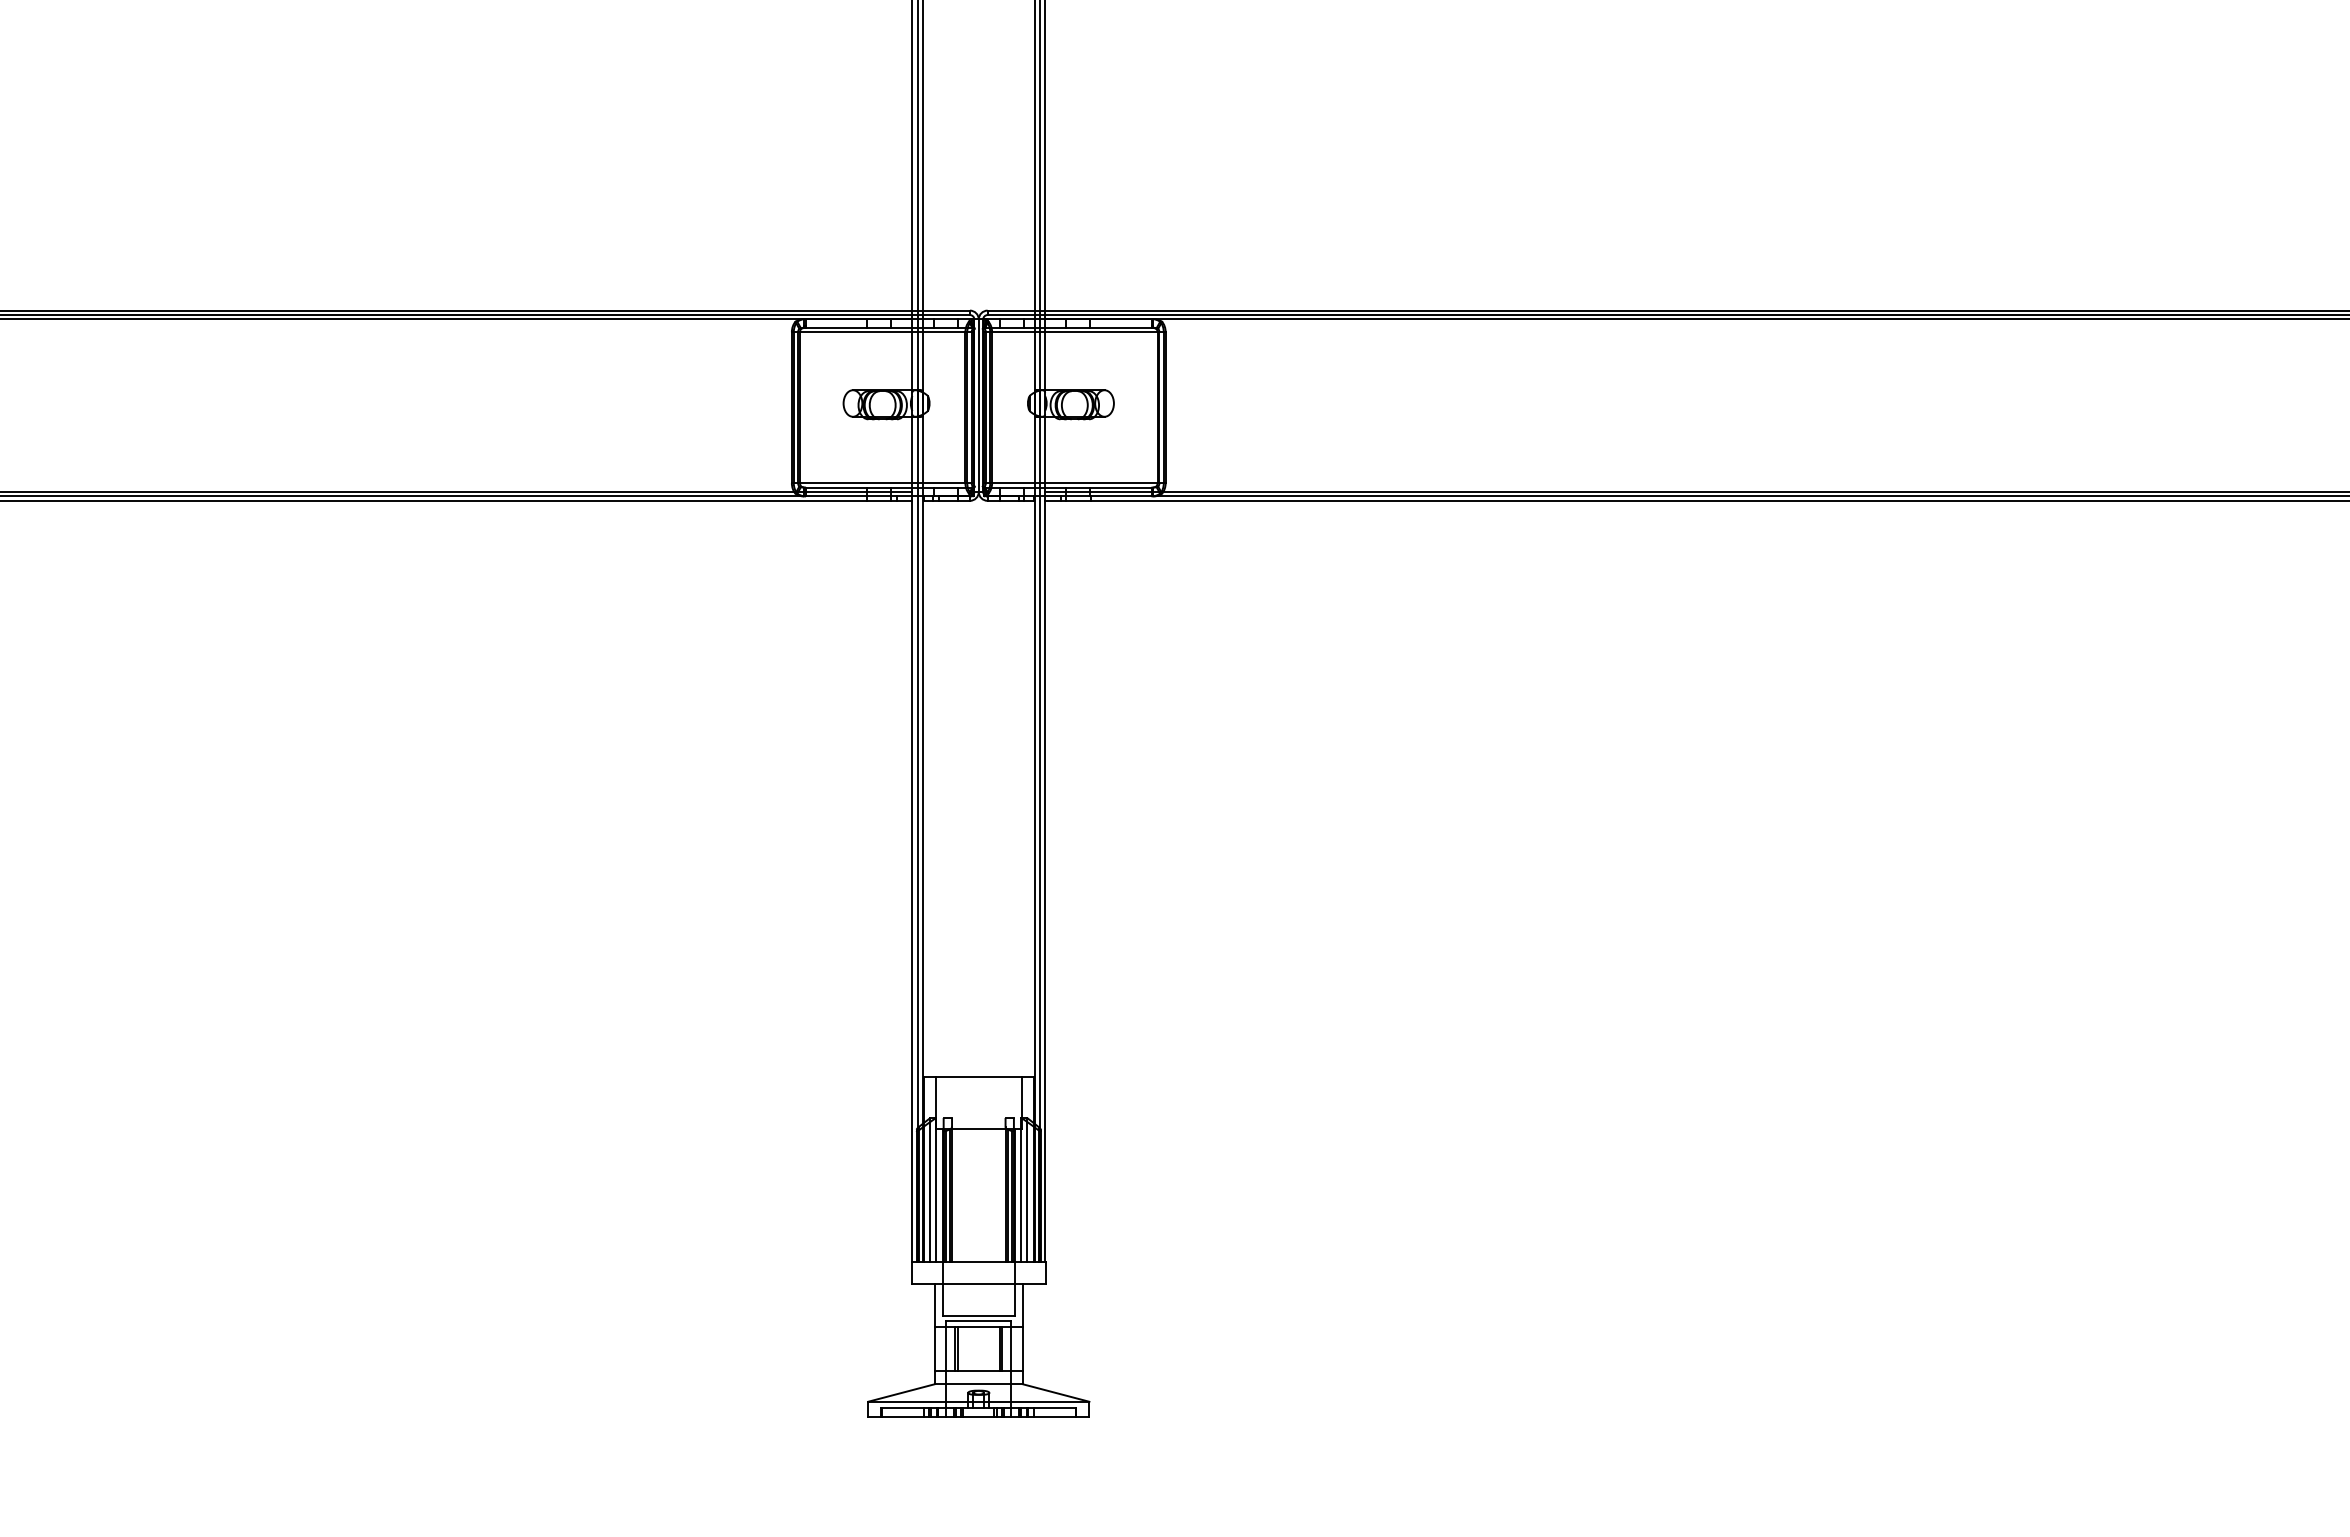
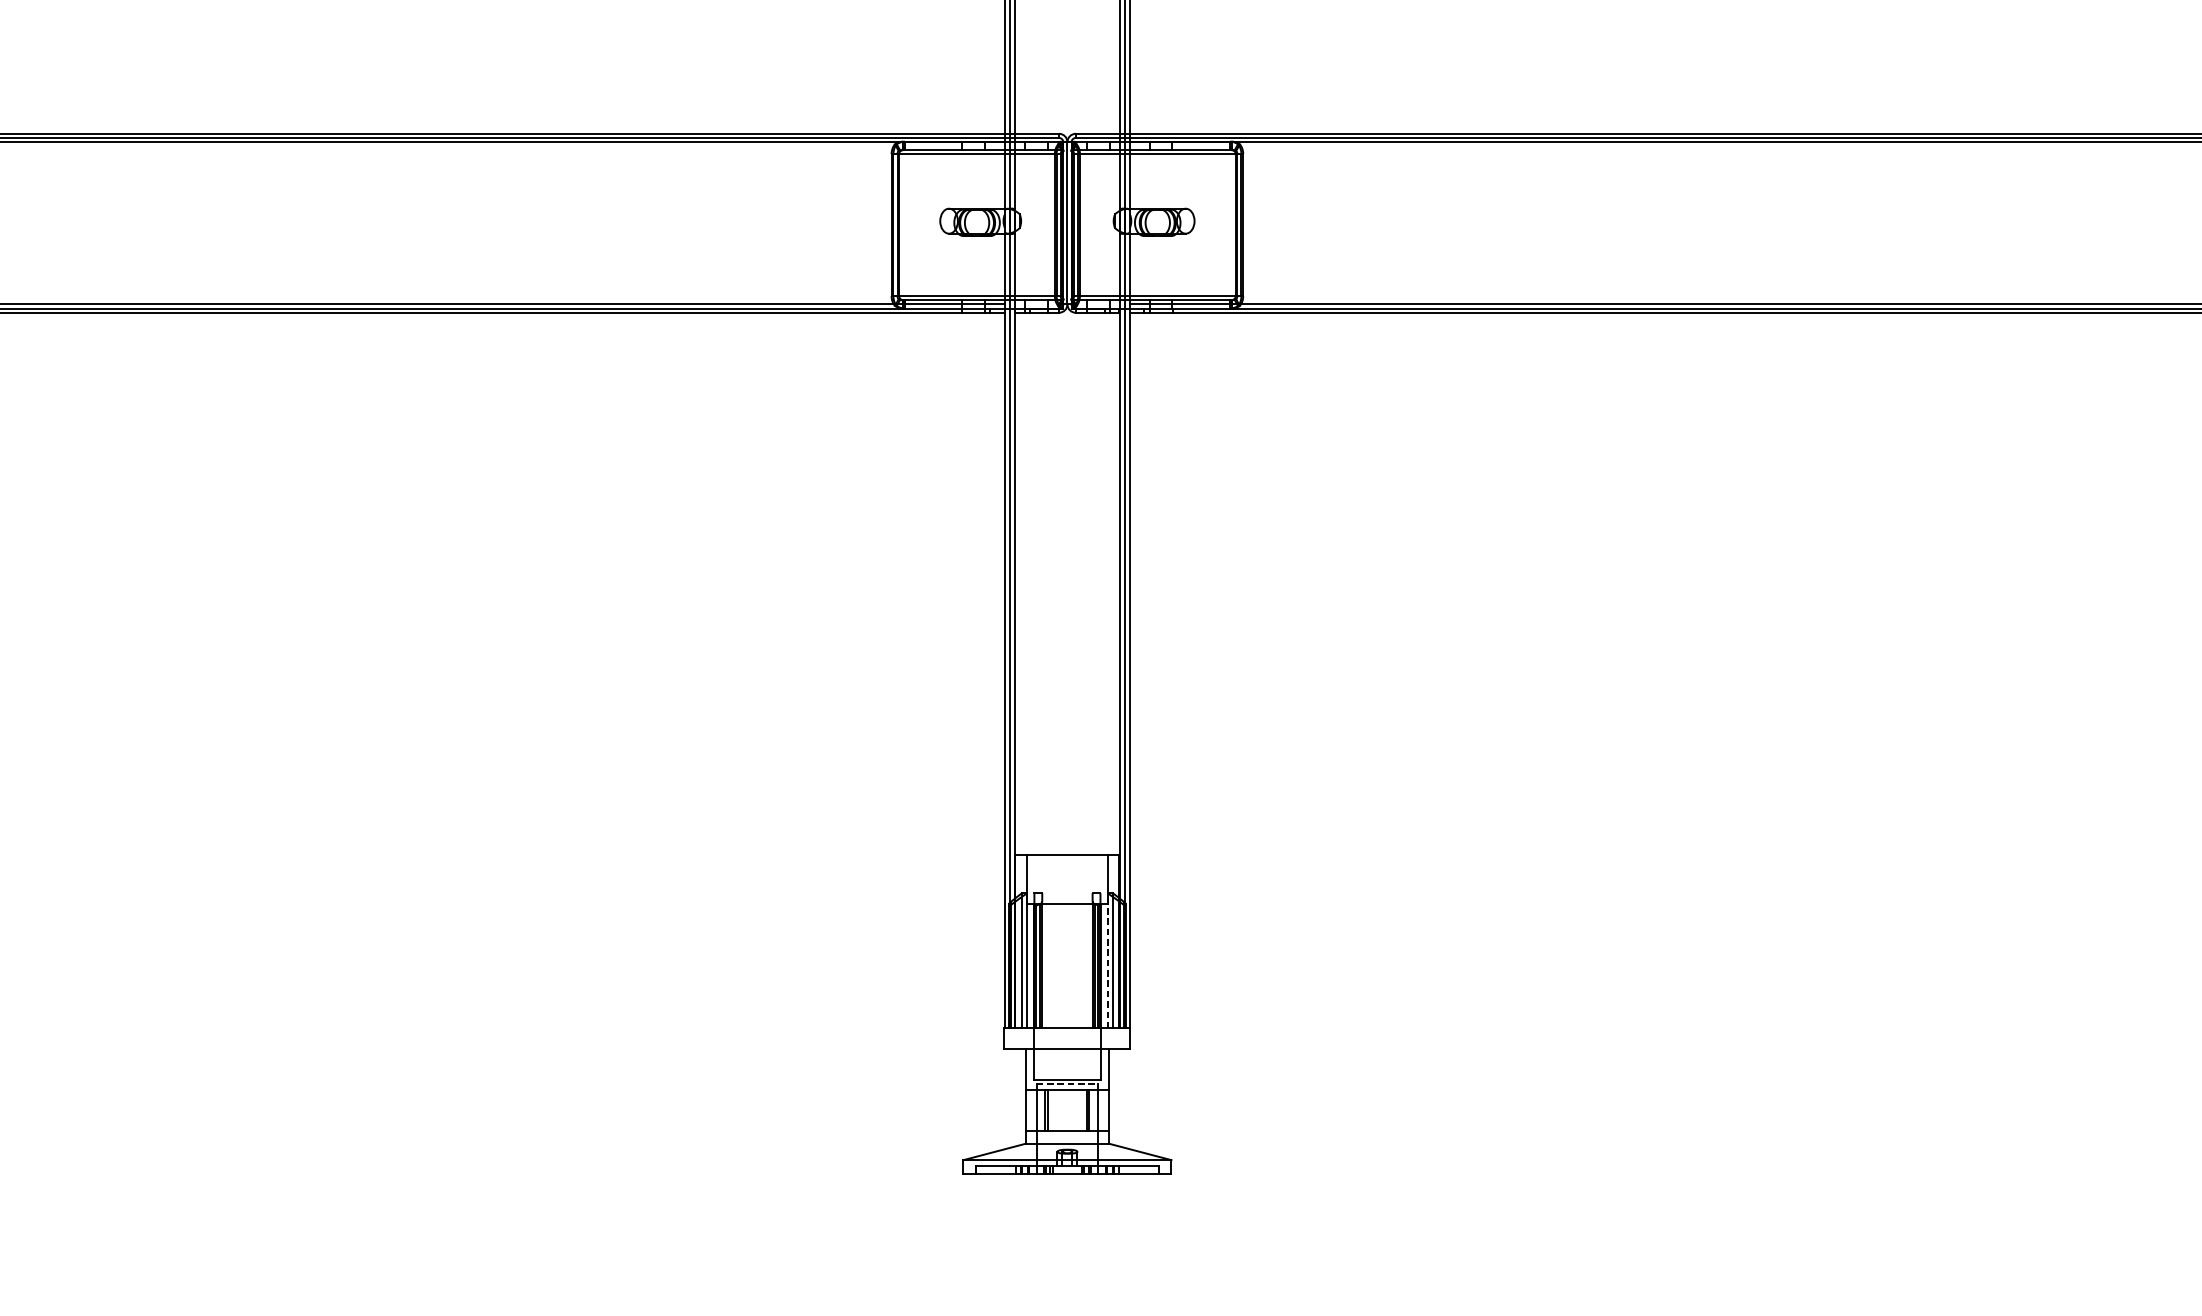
line: (1021, 1189) -> (1107, 960), solid -> dashed
line: (978, 1321) -> (1067, 1084), solid -> dashed

